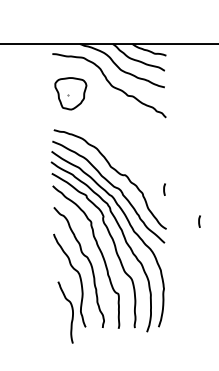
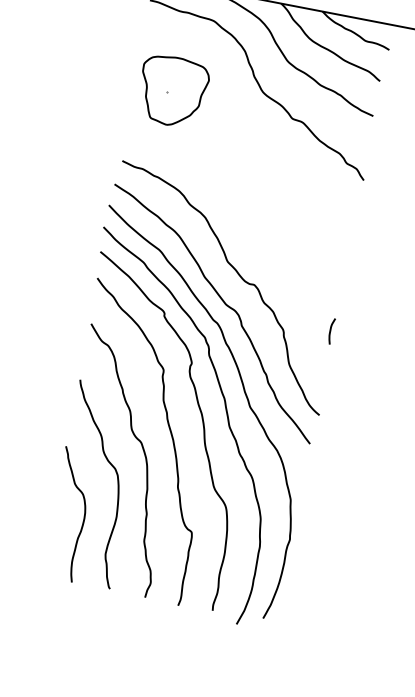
line: (199, 221) -> (391, 412), removed
curve: (71, 309) -> (82, 510), moved

